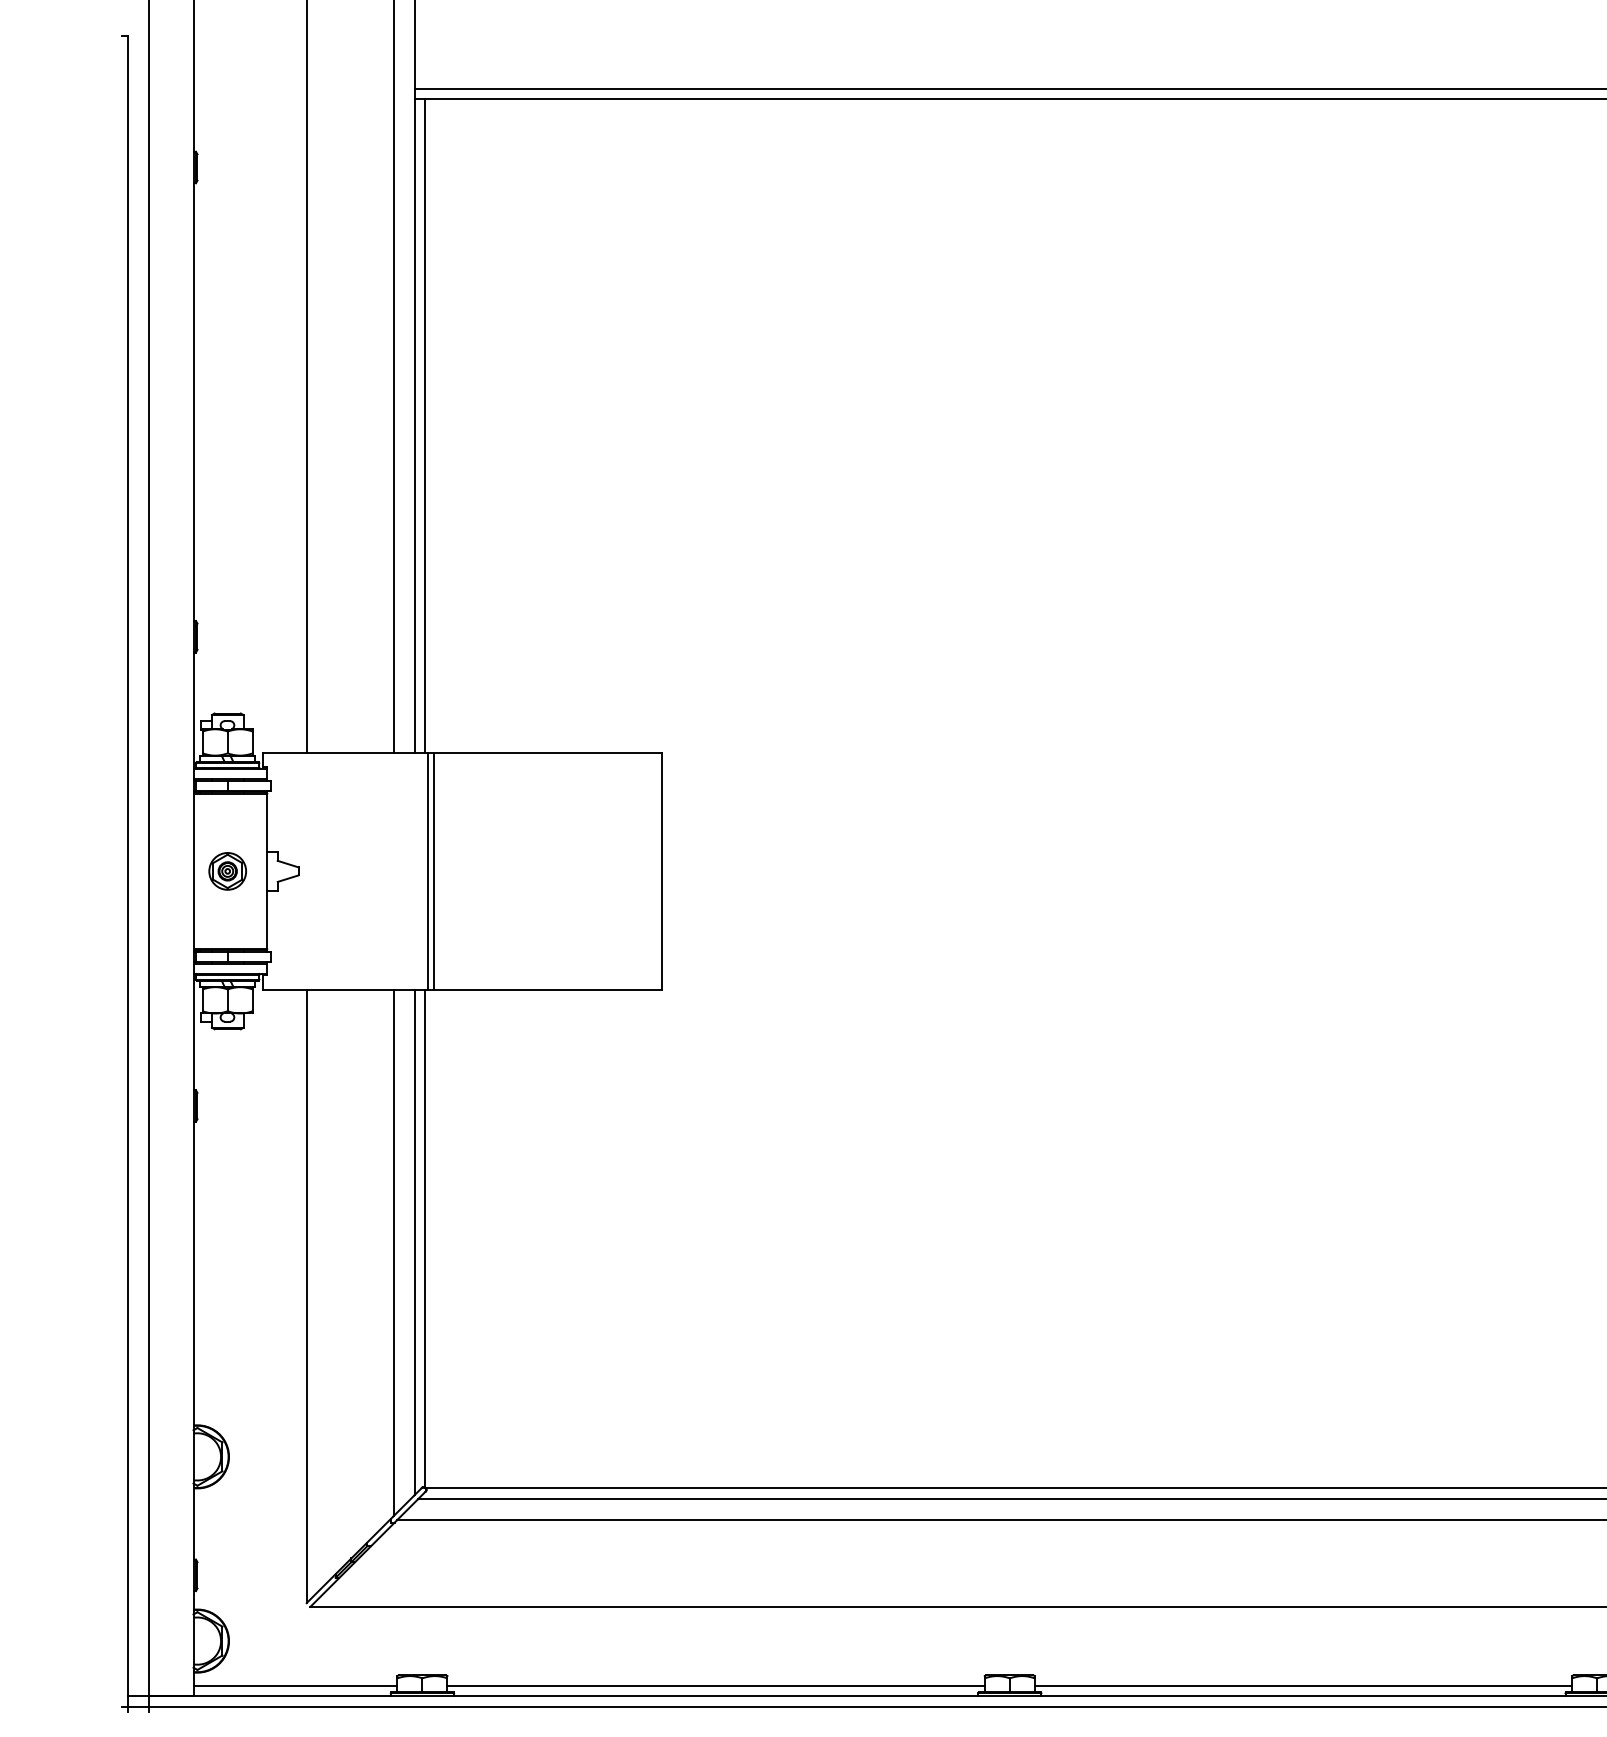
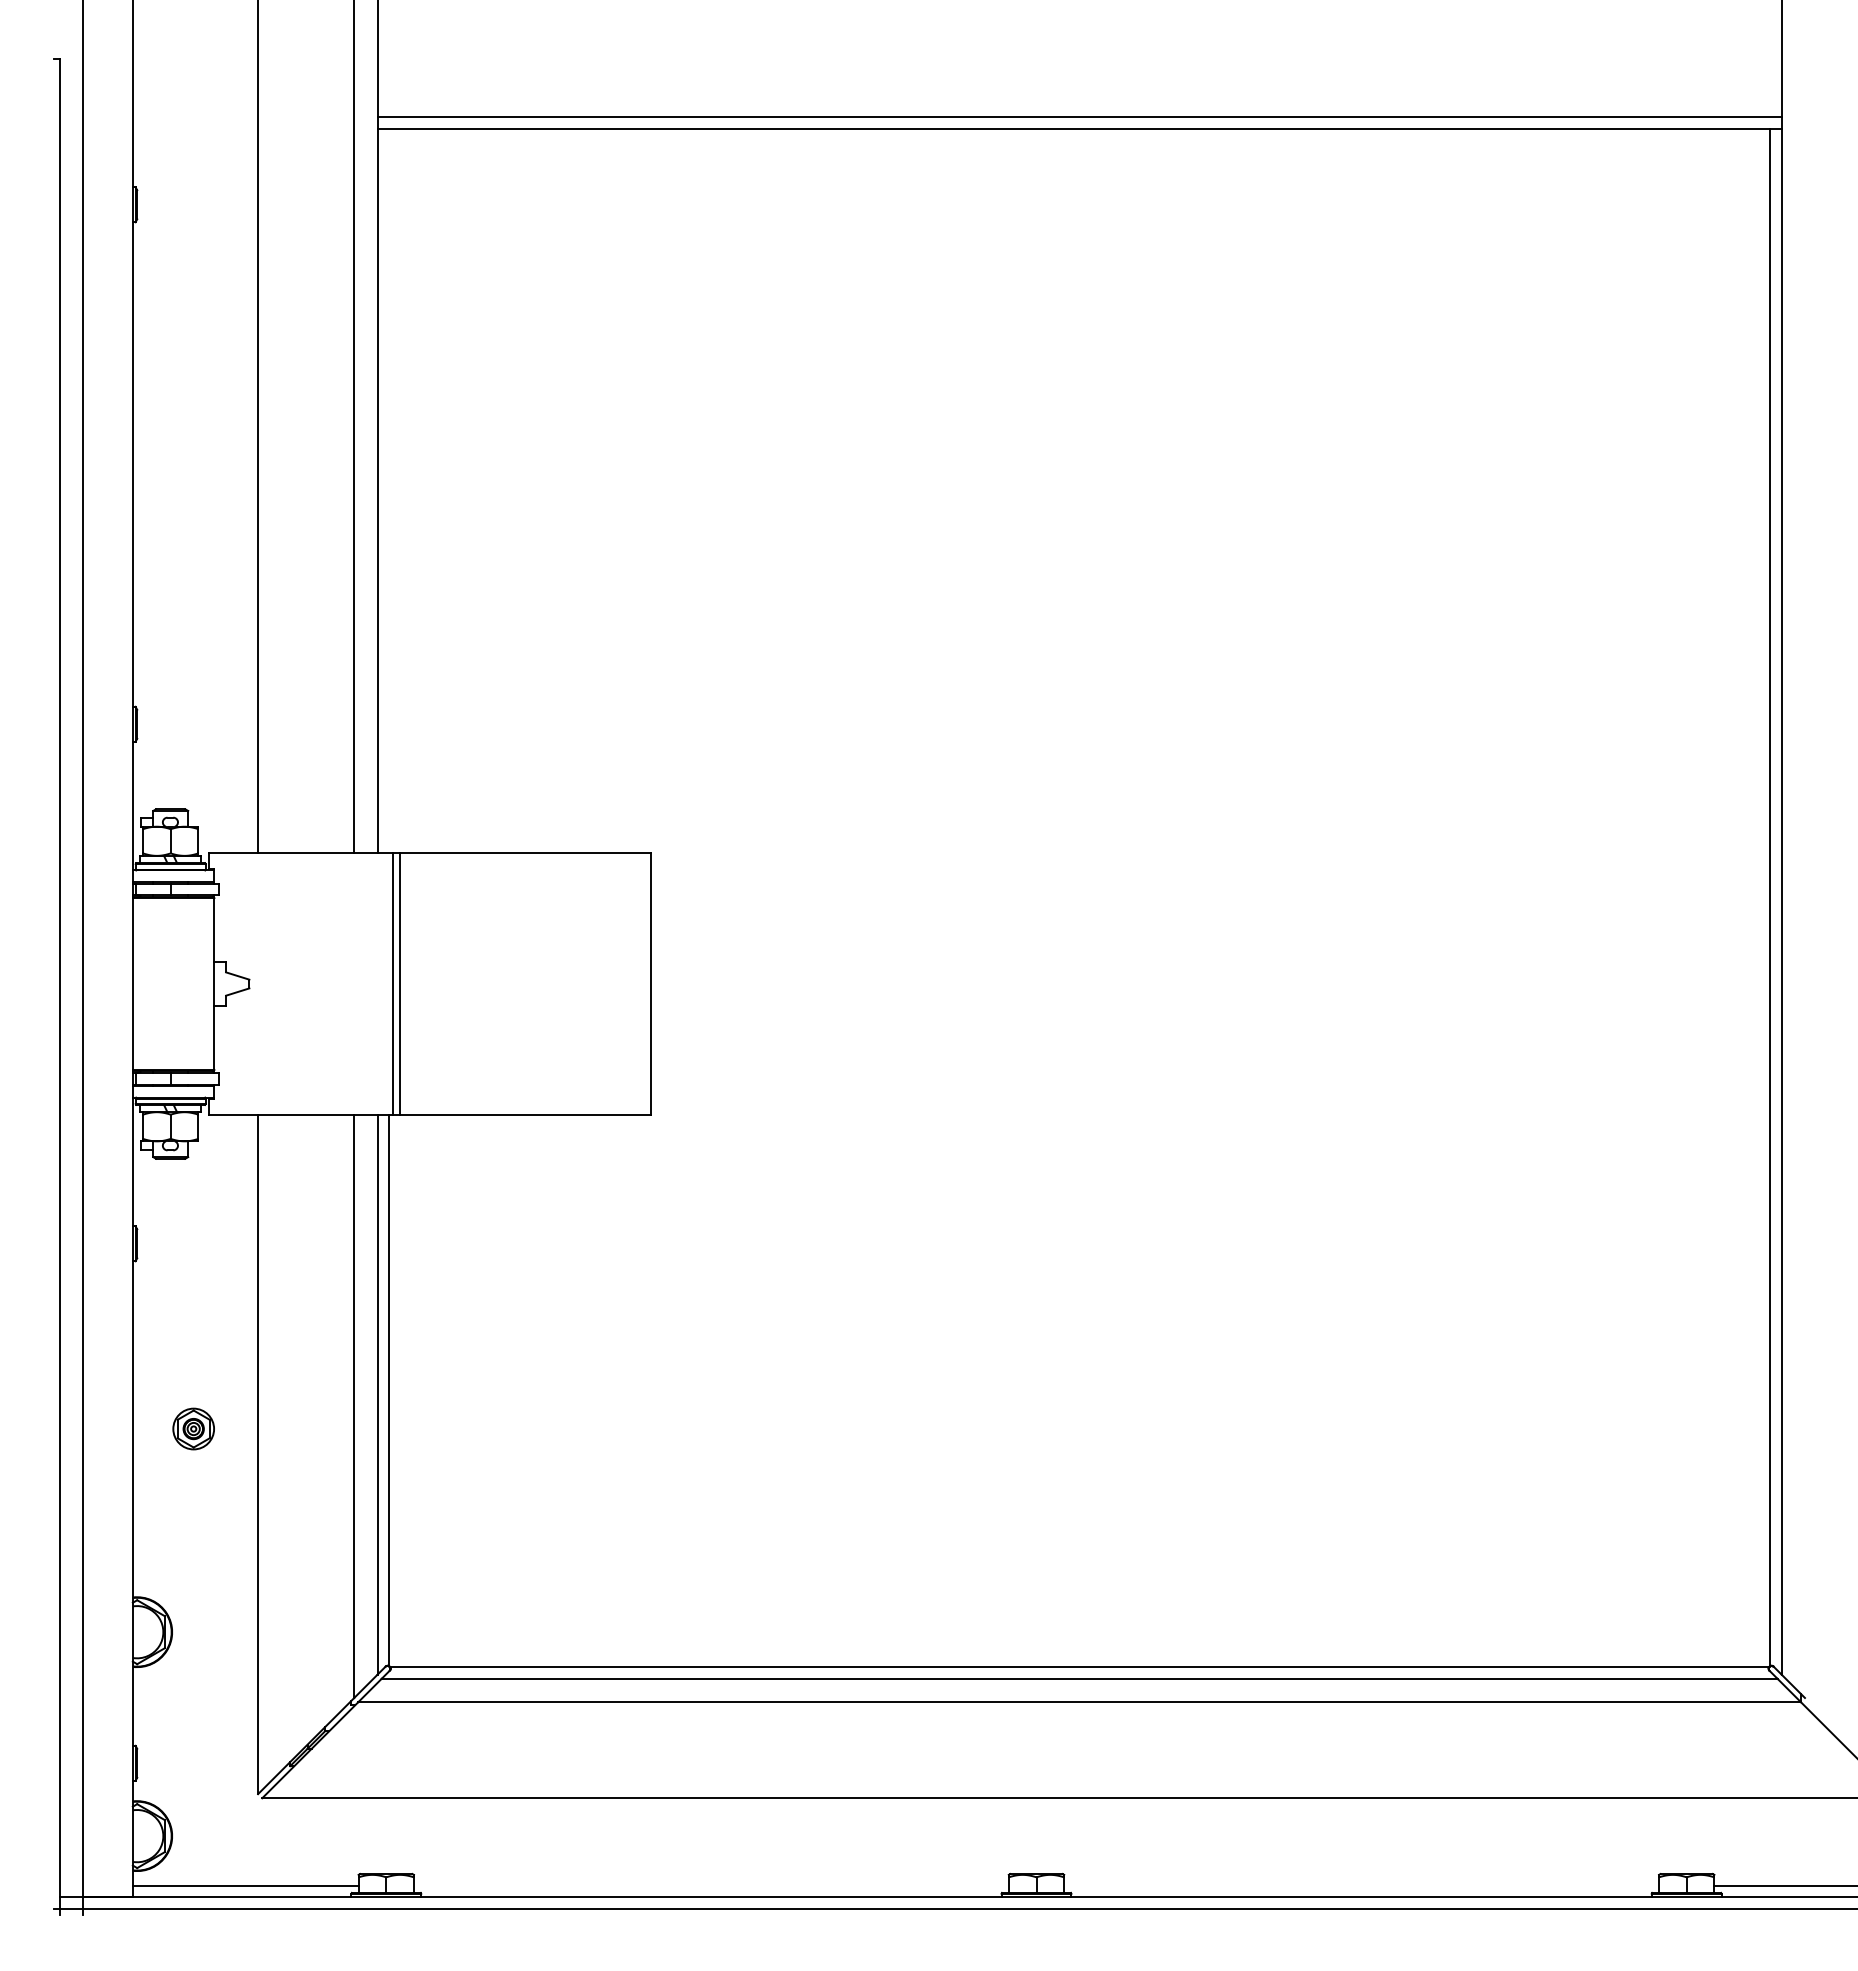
line: (425, 425) -> (389, 490), removed
part: (227, 870) -> (193, 1428), moved
line: (715, 1685) -> (710, 1885), removed
line: (1303, 1685) -> (1361, 1885), removed

